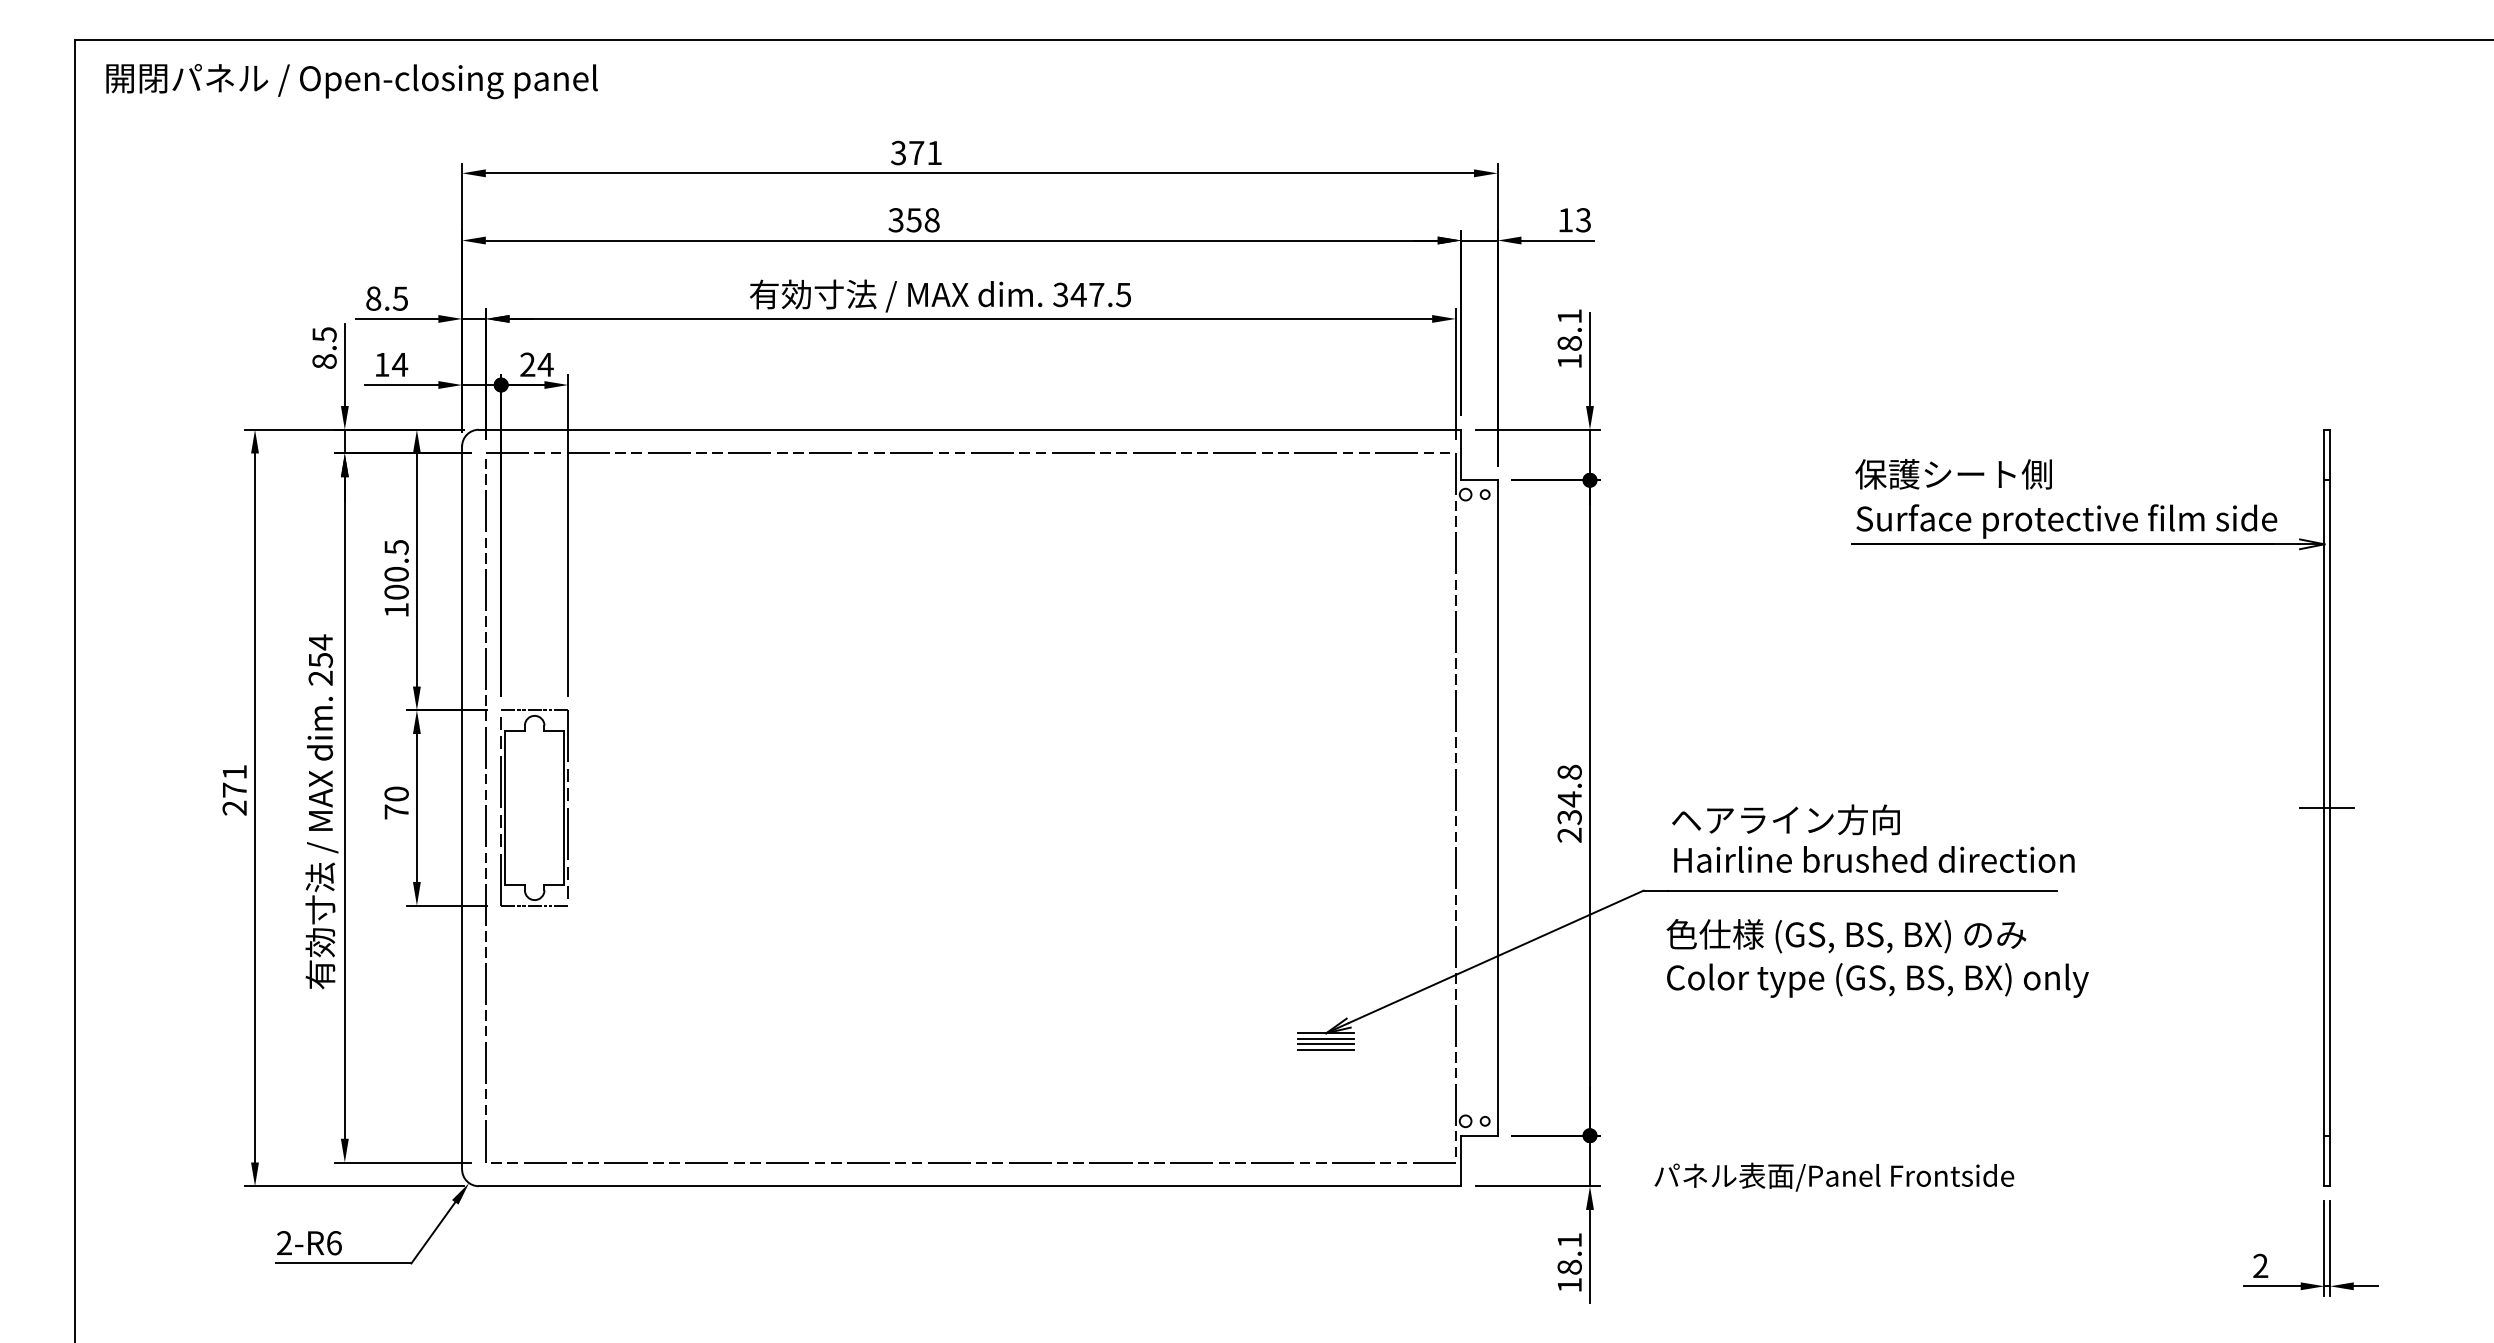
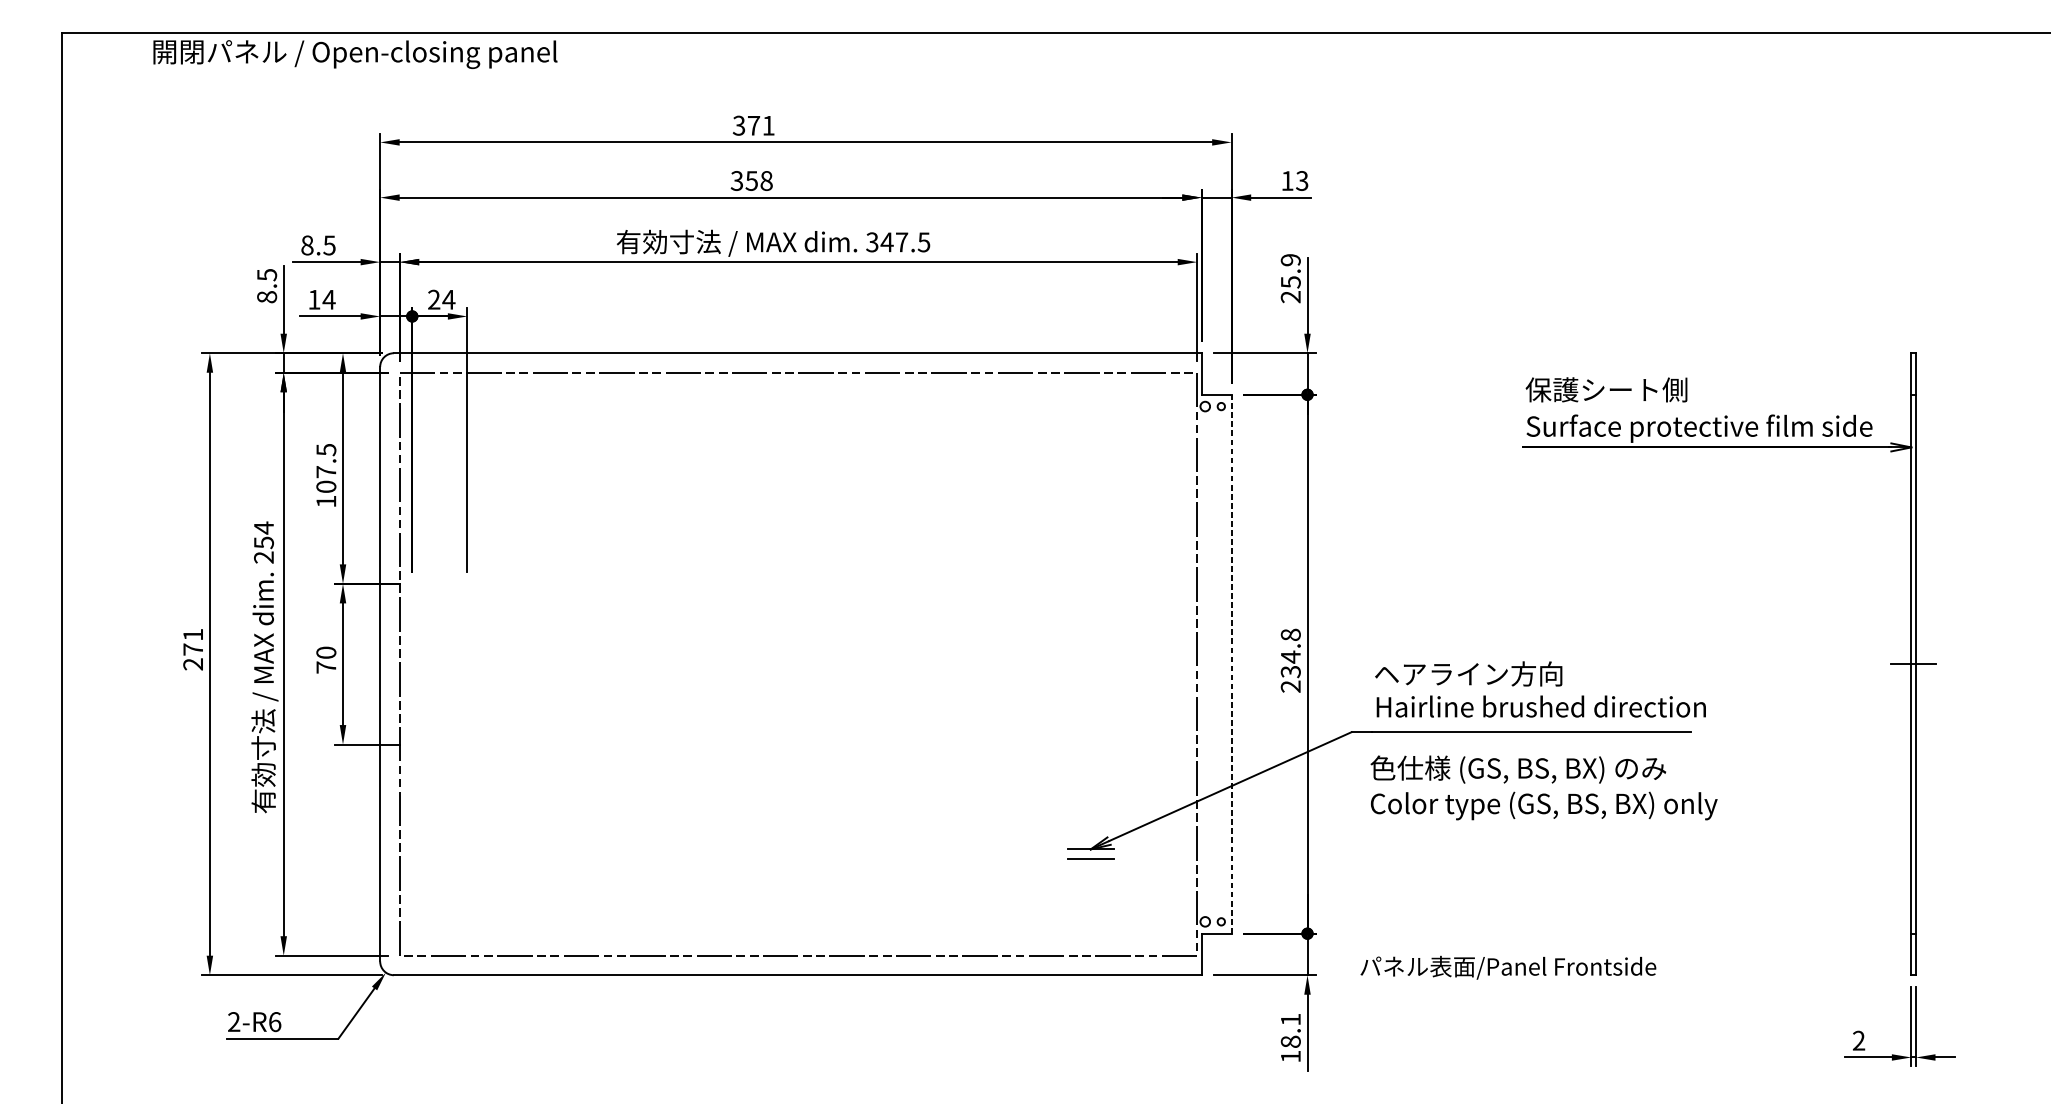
text: (351, 81) -> (354, 54), moved
text: (1569, 338) -> (1290, 278), 18.1 -> 25.9
text: (396, 573) -> (326, 471), 100.5 -> 107.5
part: (534, 807) -> (439, 663), removed
line: (1497, 807) -> (1231, 663), solid -> dashed
line: (1326, 1038) -> (1090, 853), removed
line: (1326, 1049) -> (1090, 862), removed

